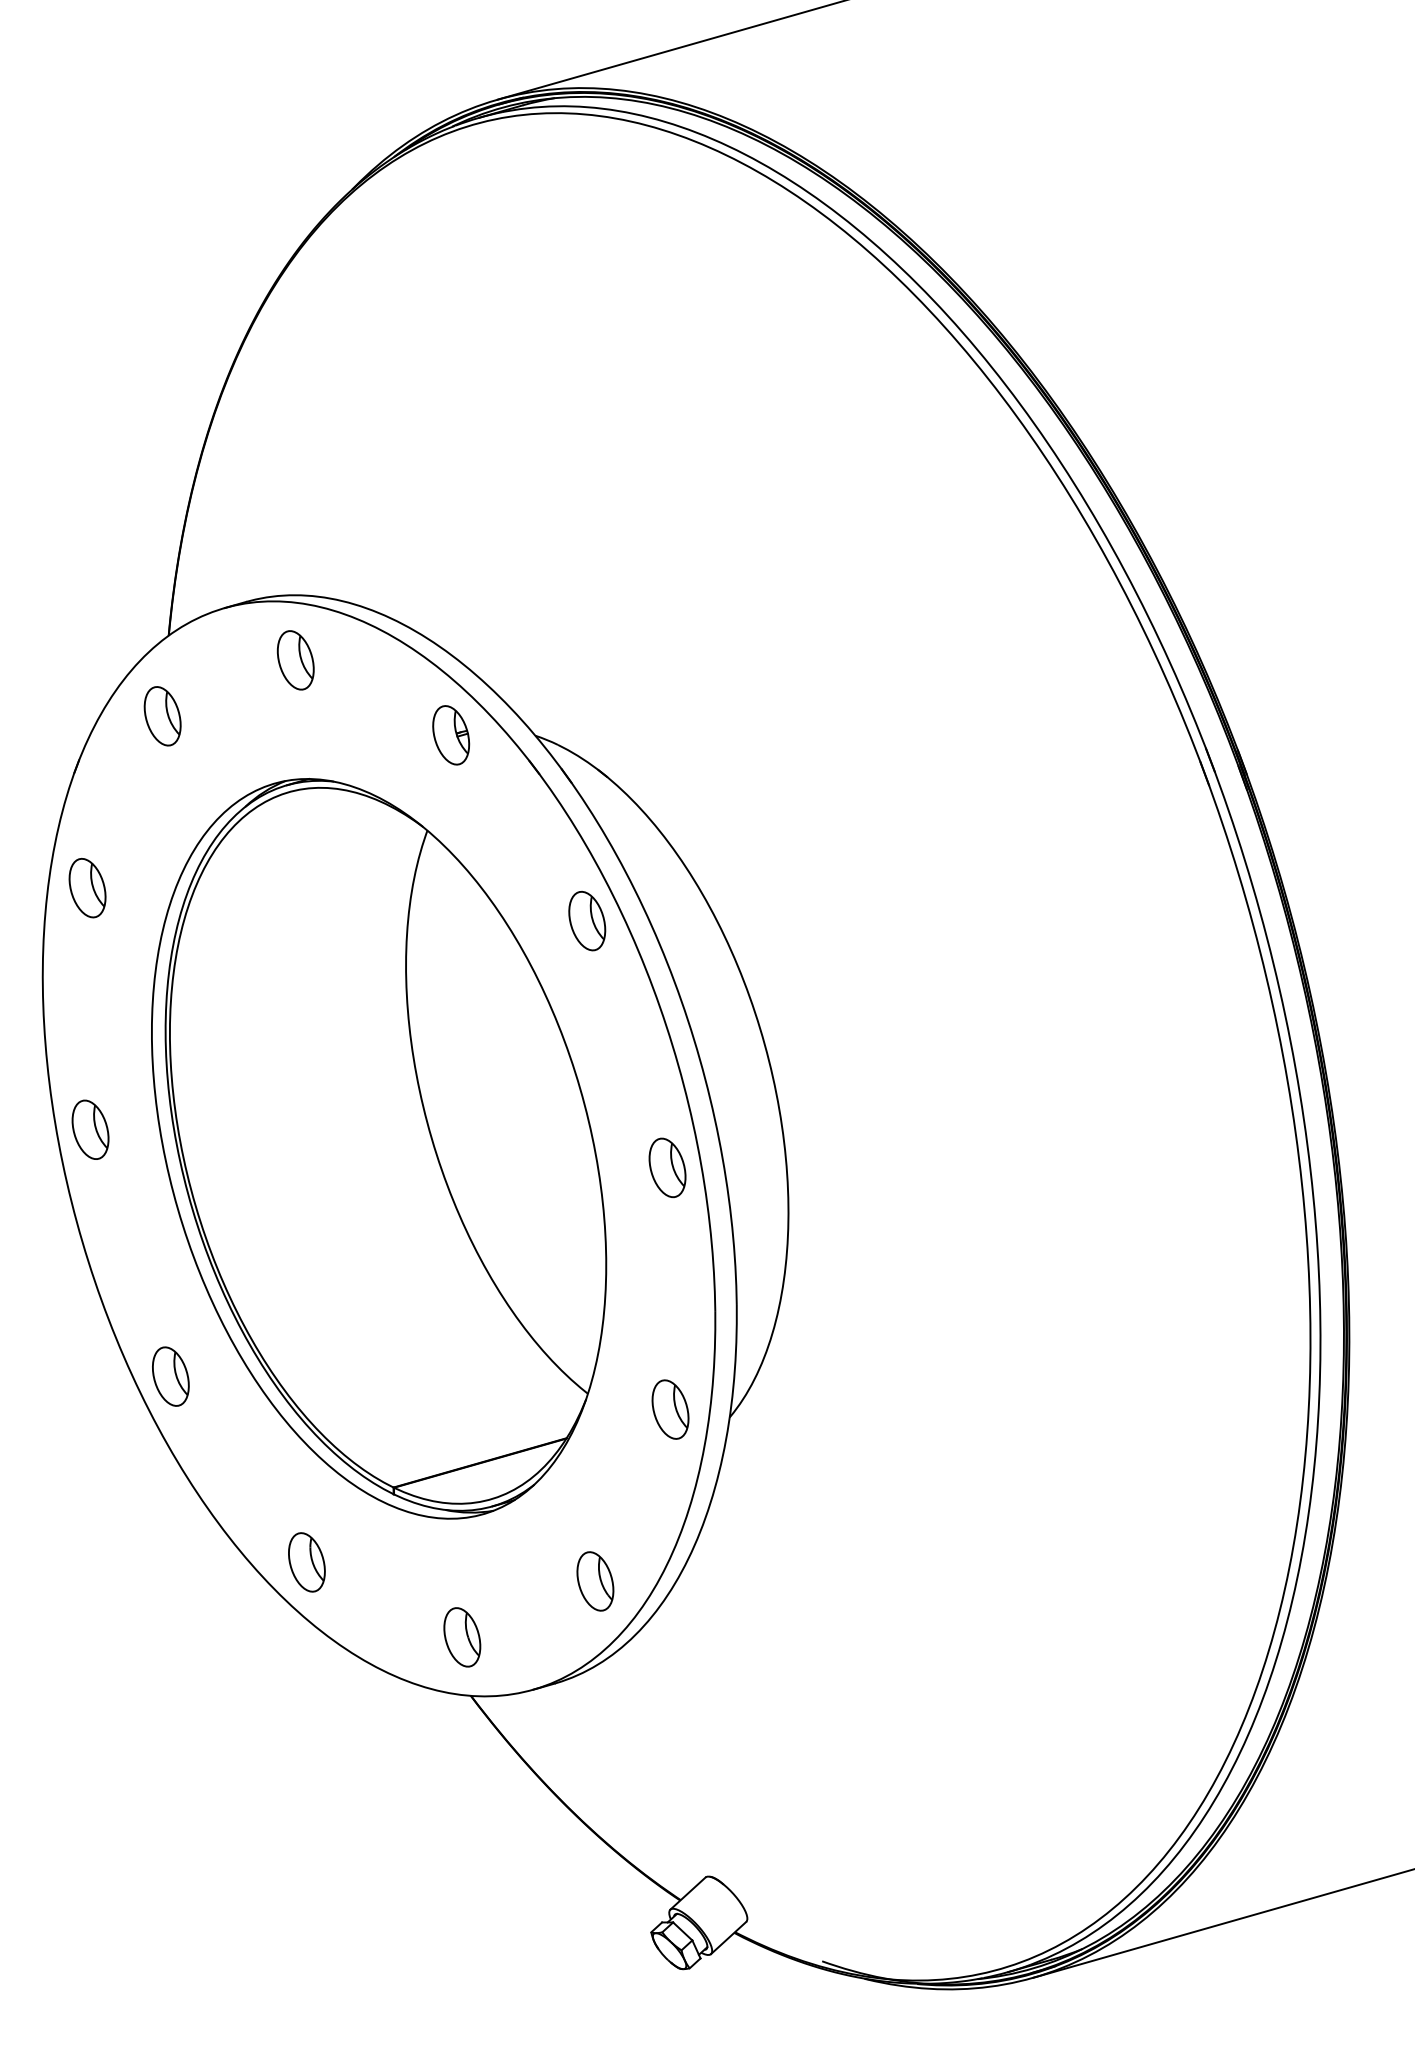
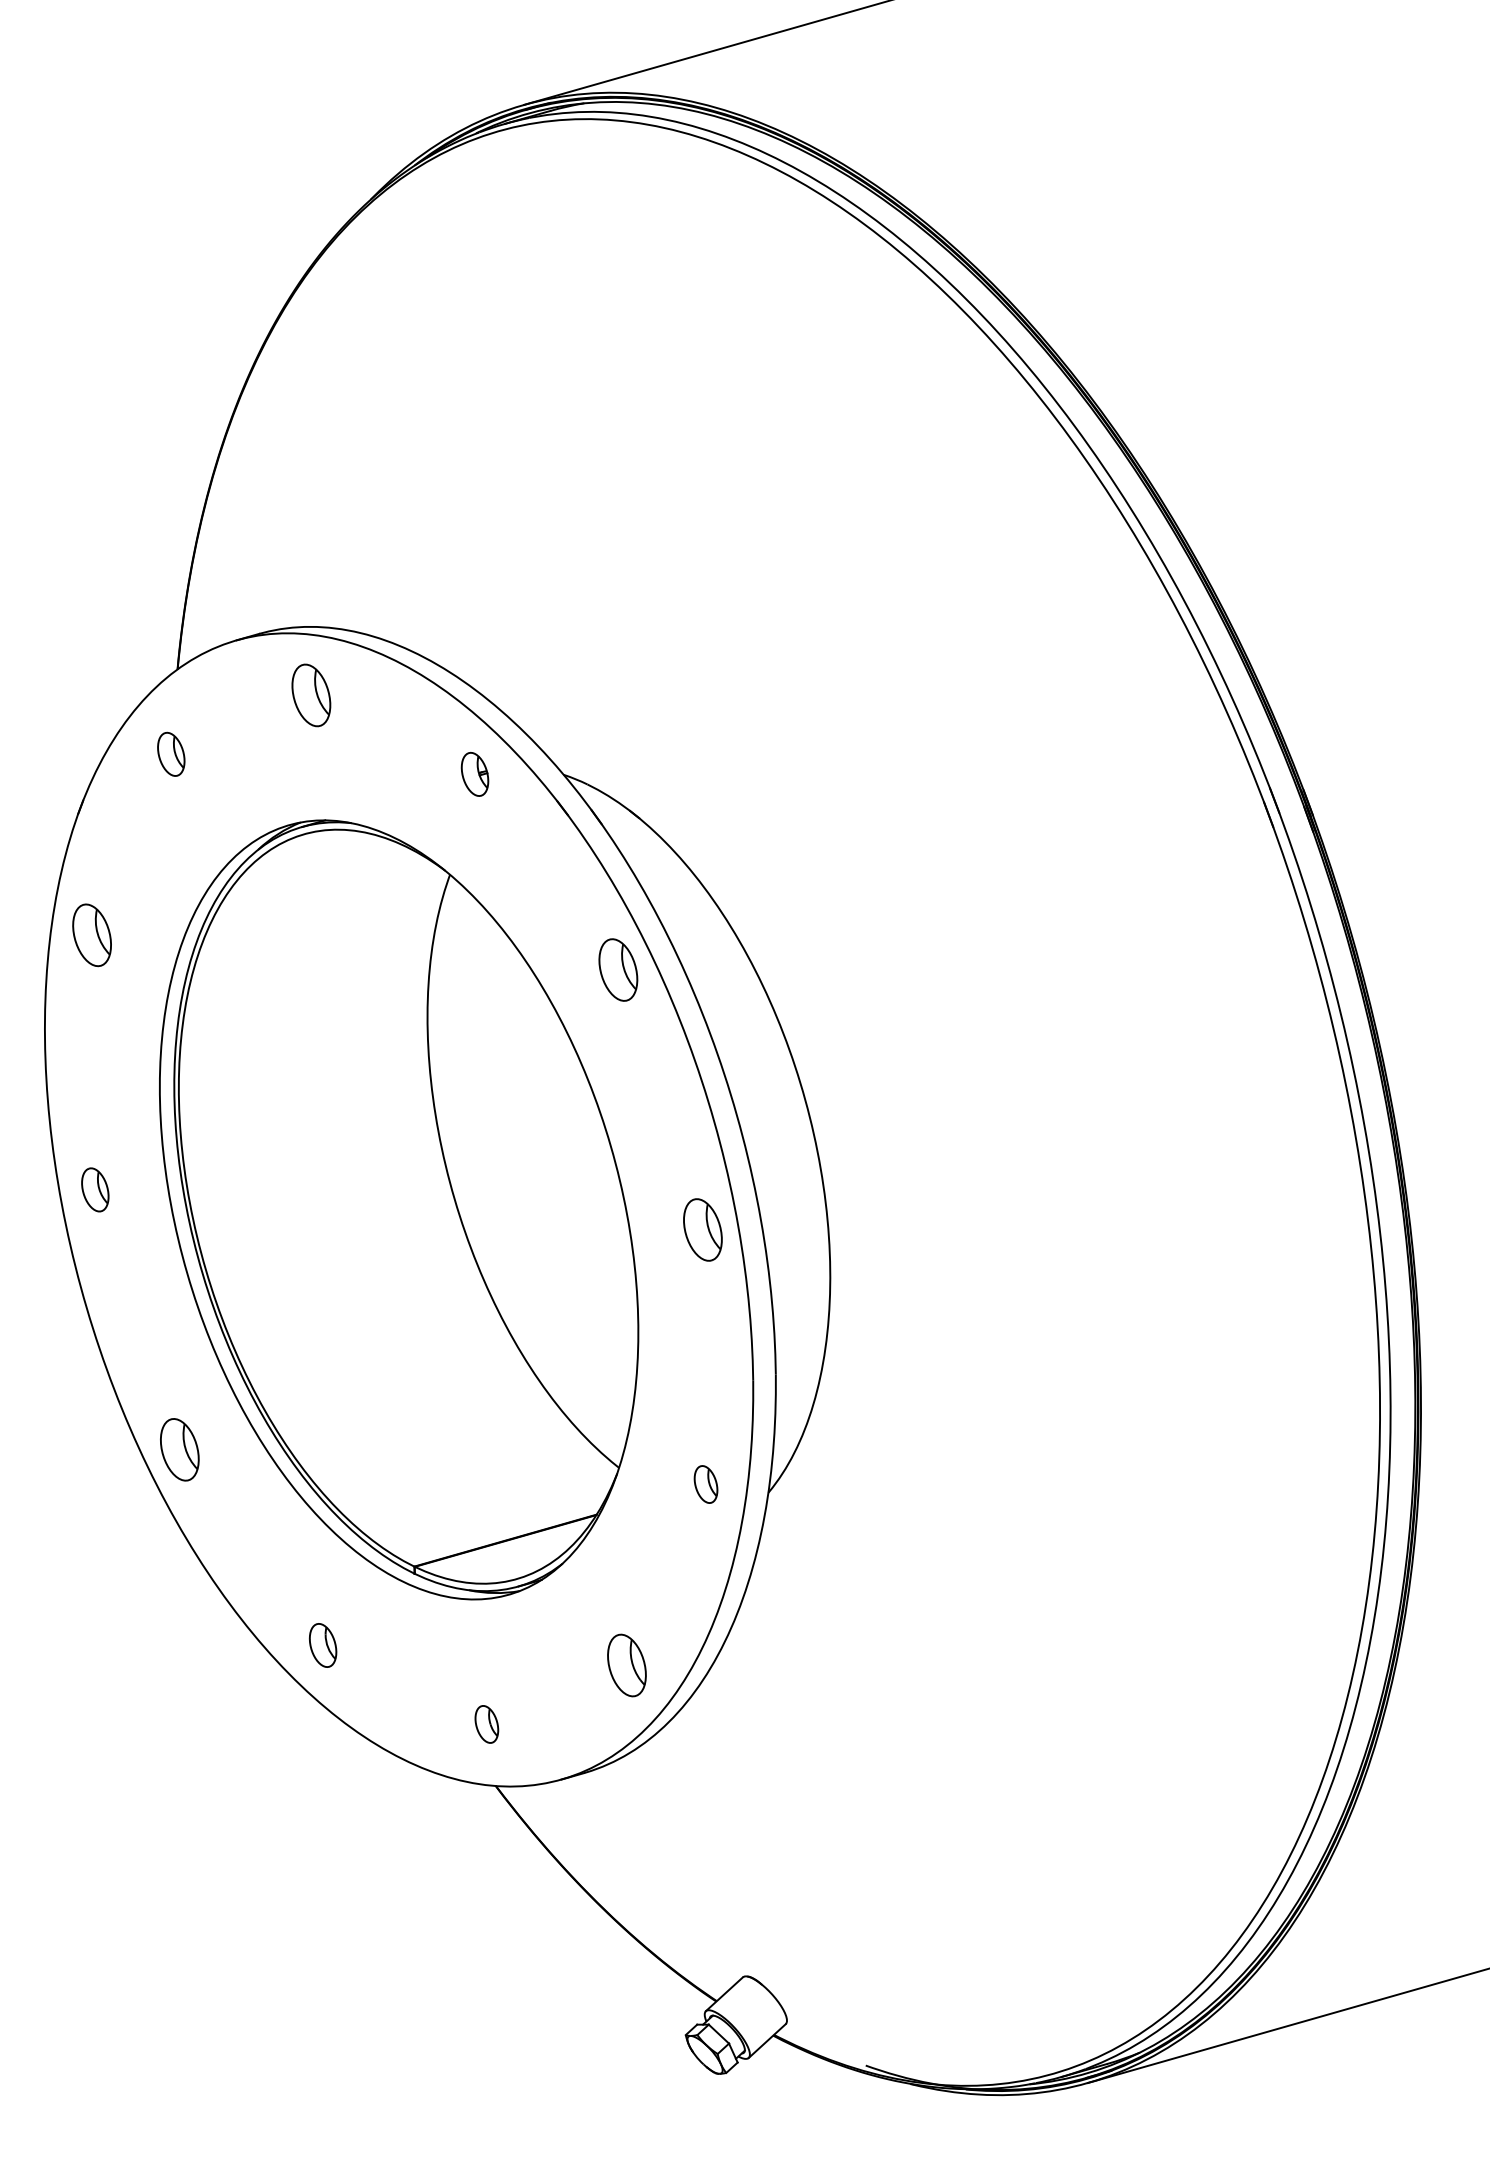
part: (162, 716) -> (171, 754), size x0.7
part: (450, 735) -> (474, 774), size x0.7
part: (90, 1129) -> (95, 1189), size x0.7
part: (669, 1409) -> (705, 1484), size x0.6
part: (306, 1562) -> (322, 1645), size x0.7
part: (462, 1637) -> (486, 1724), size x0.6

